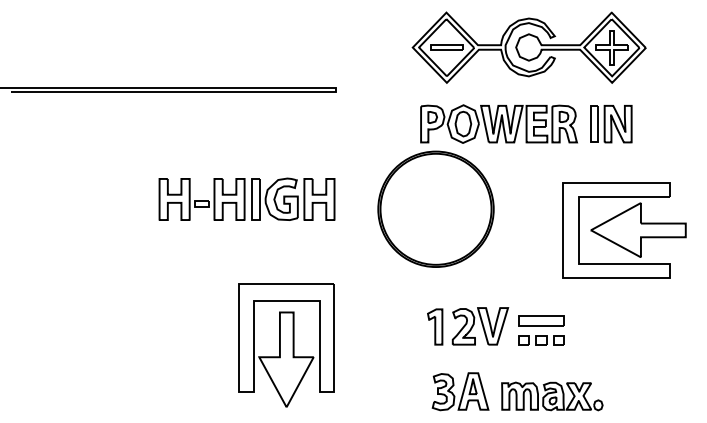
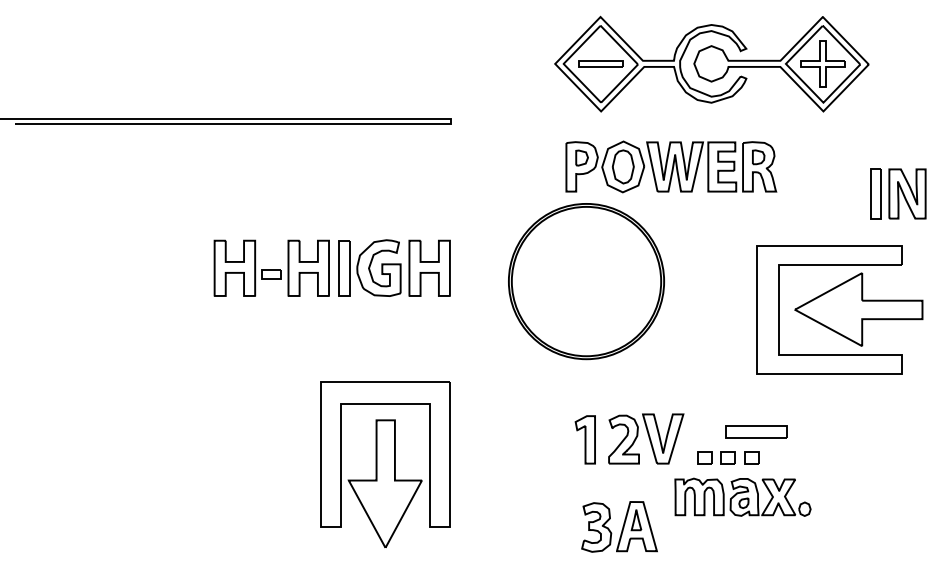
part: (611, 123) -> (898, 193), moved
part: (541, 320) -> (756, 431), moved
part: (551, 395) -> (742, 496), moved

